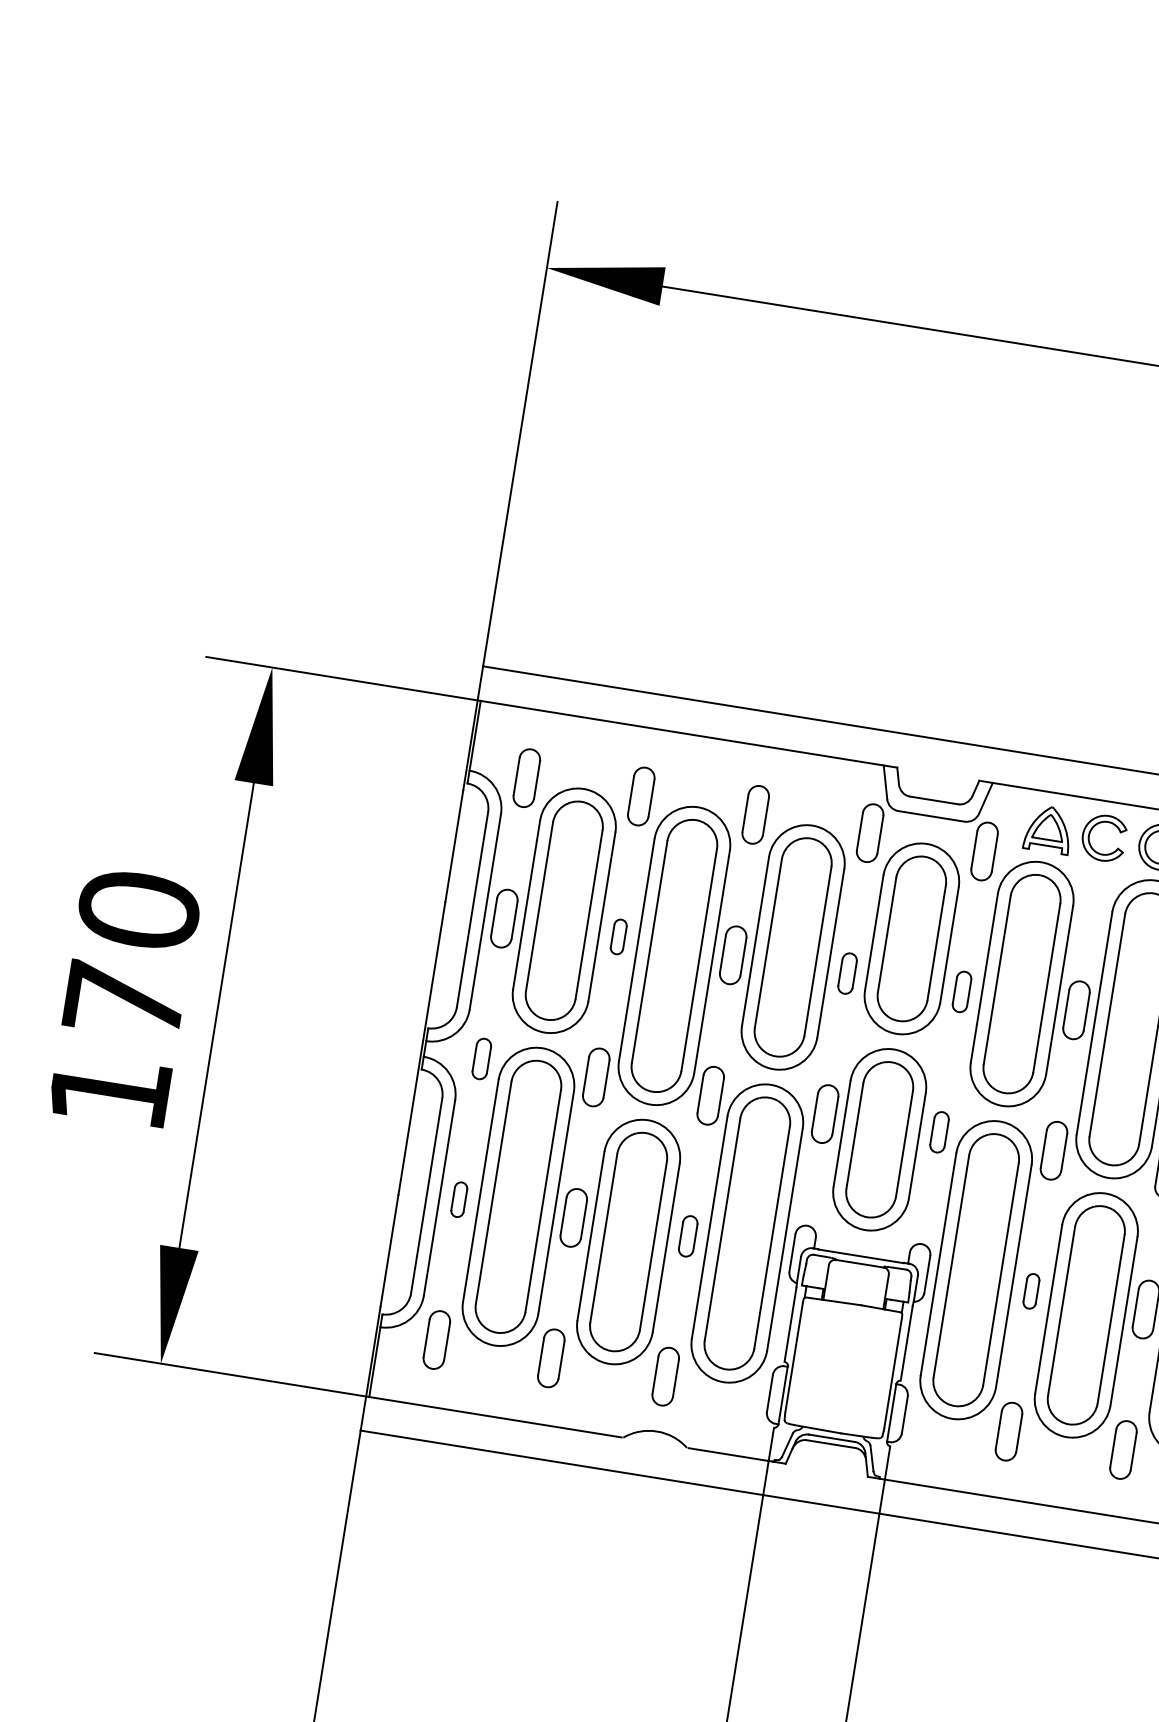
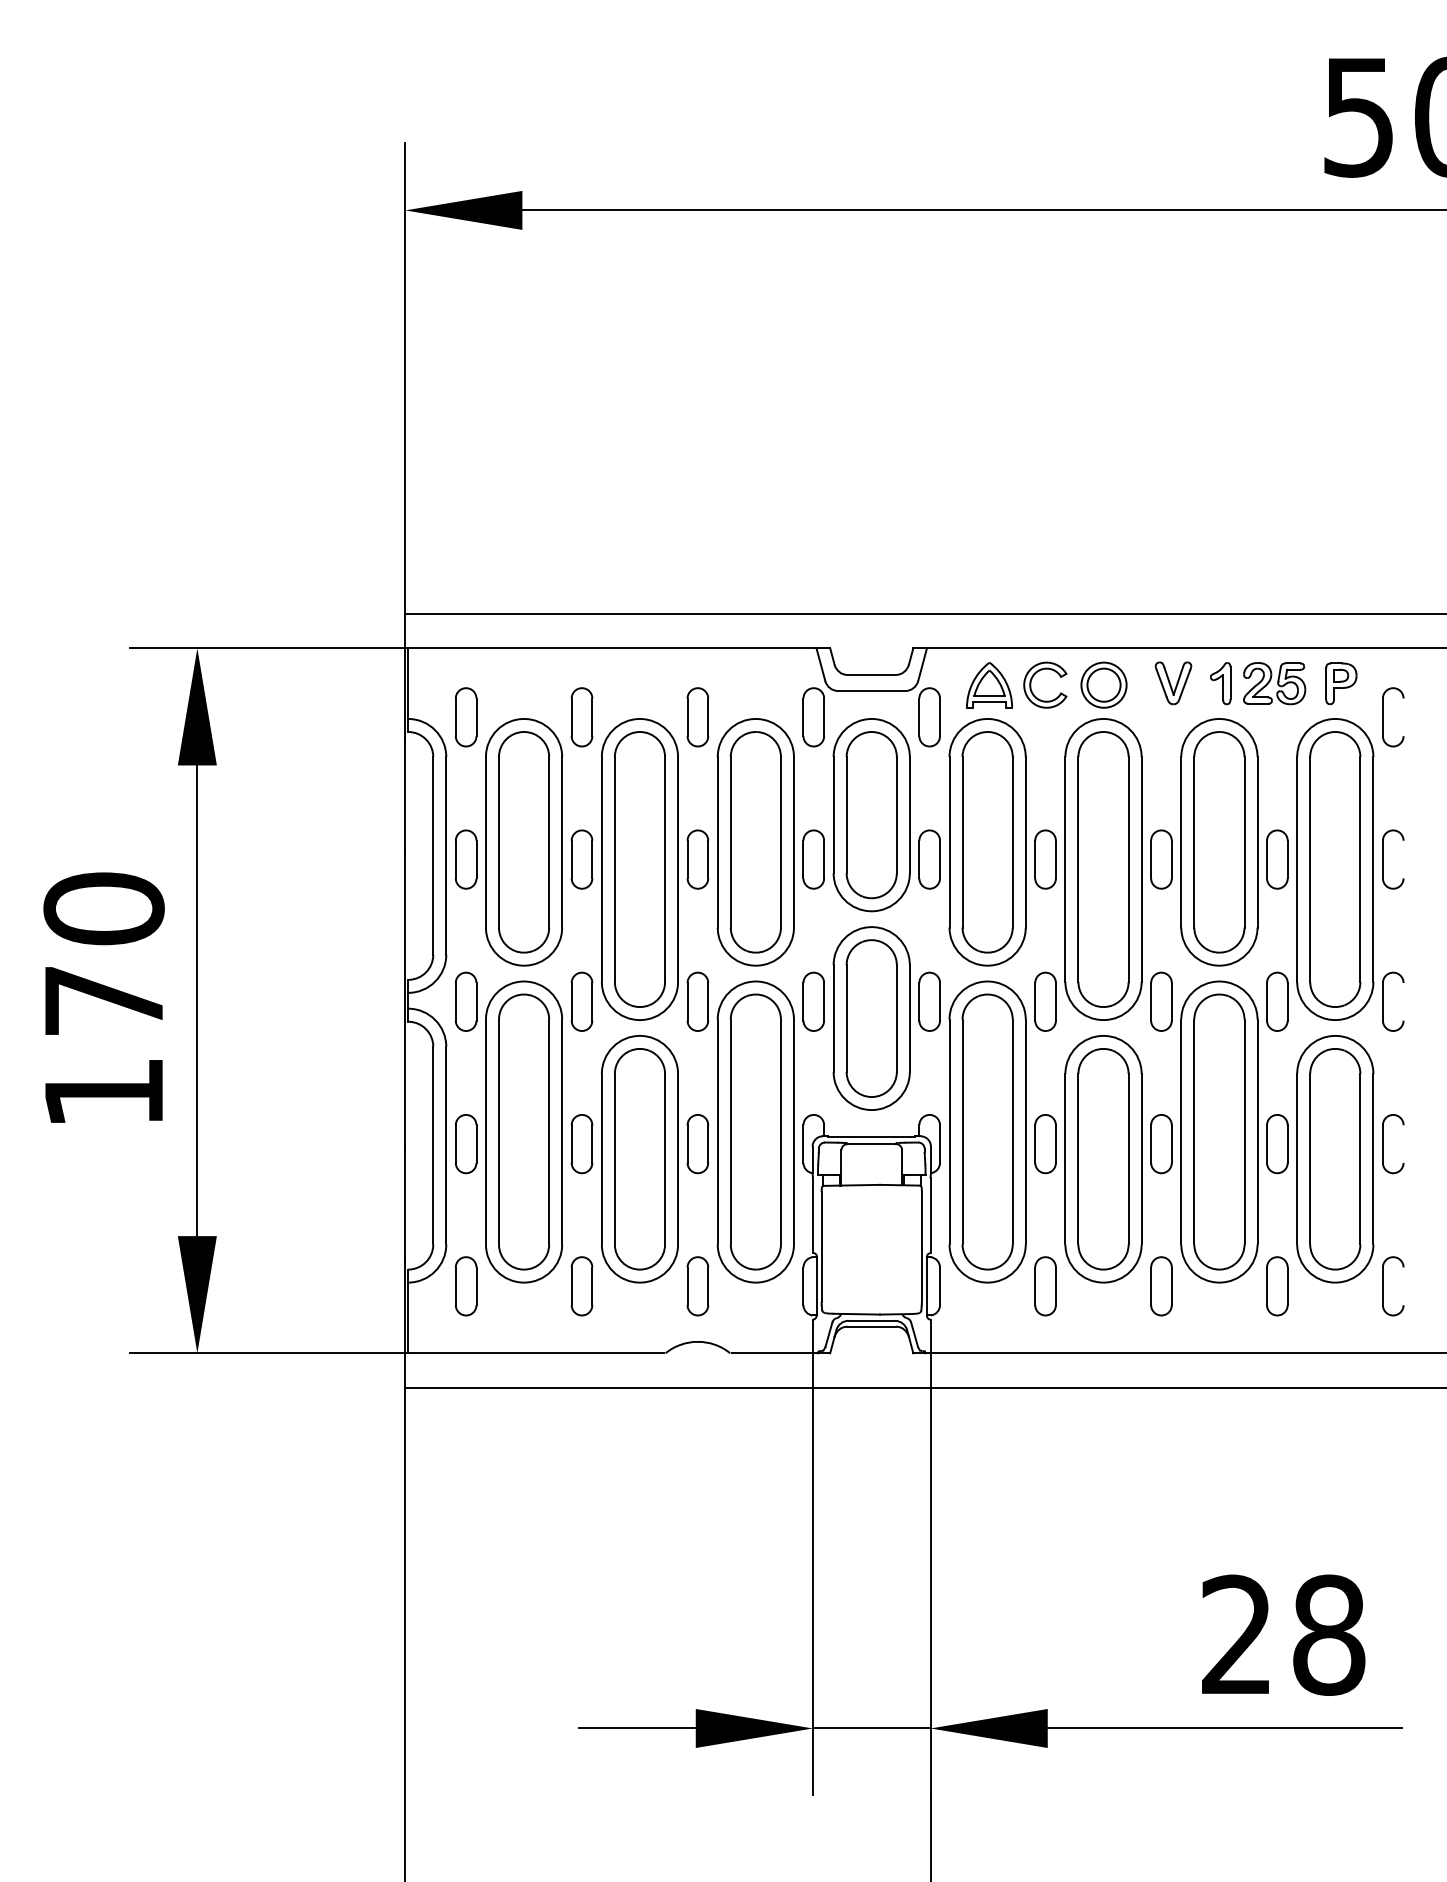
part: (618, 936) -> (581, 859), size x1.67
part: (847, 973) -> (813, 859), size x1.43
part: (961, 991) -> (929, 859), size x1.43
part: (481, 1058) -> (465, 1001), size x1.43
part: (939, 1132) -> (929, 1001), size x1.43
part: (458, 1199) -> (465, 1144), size x1.67
part: (687, 1236) -> (697, 1144), size x1.43
part: (1031, 1291) -> (1045, 1144), size x1.67

